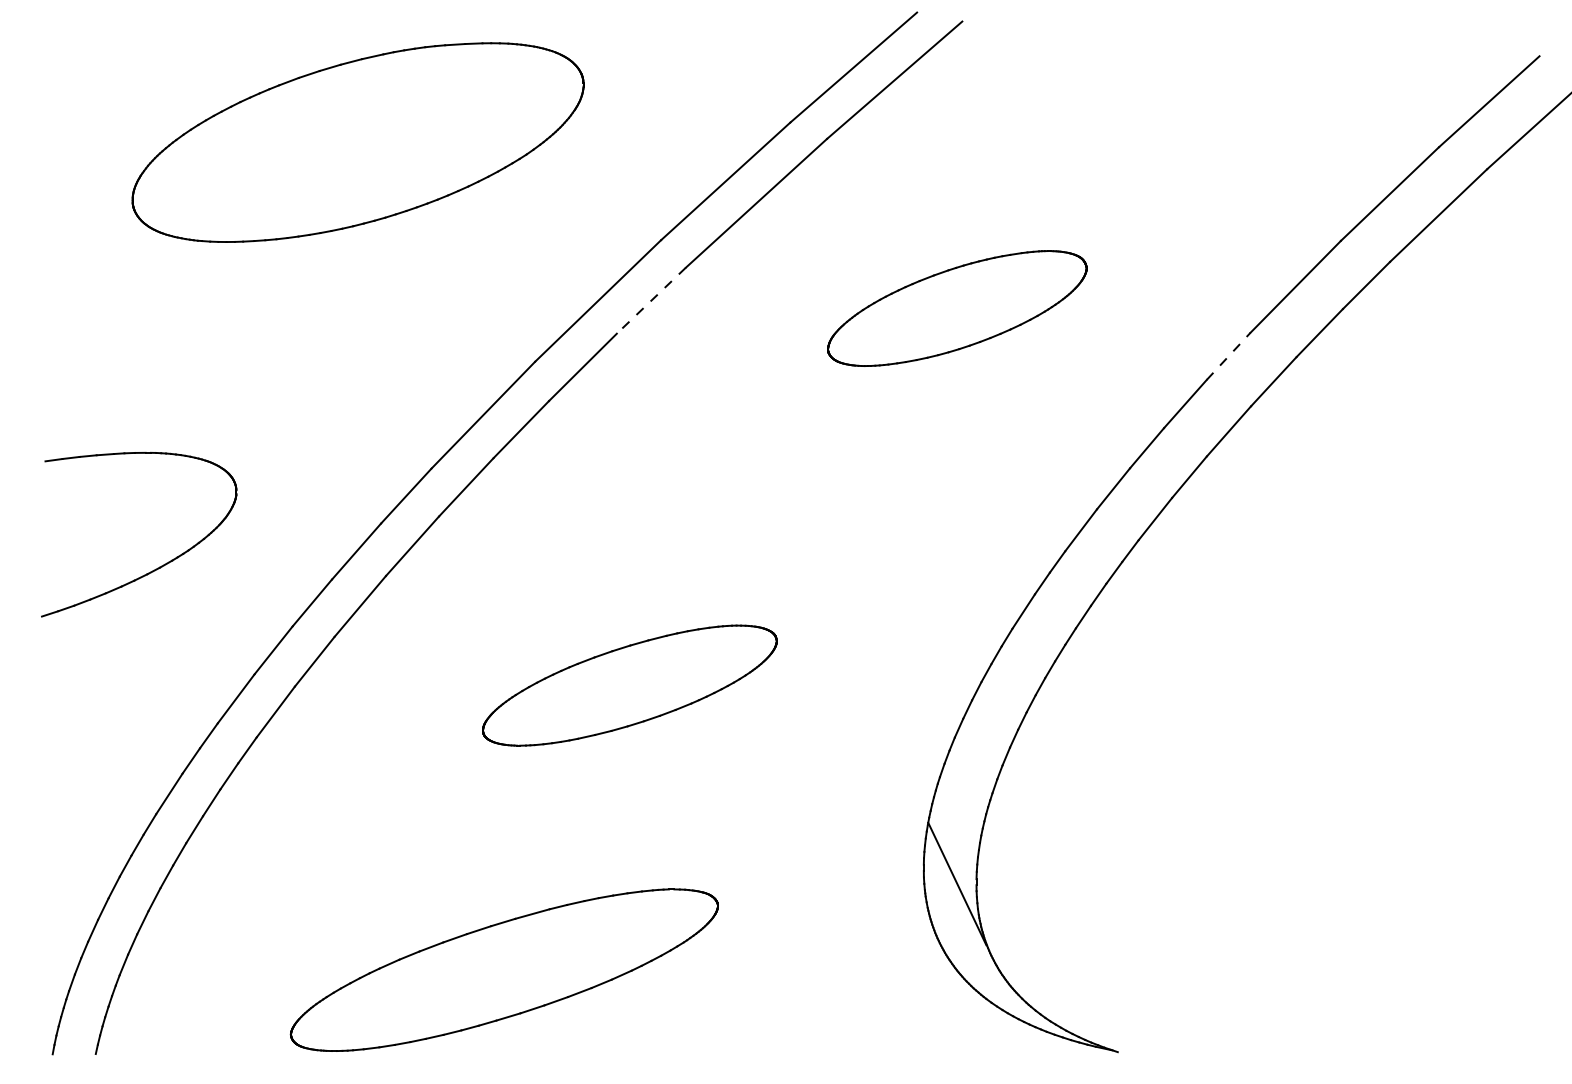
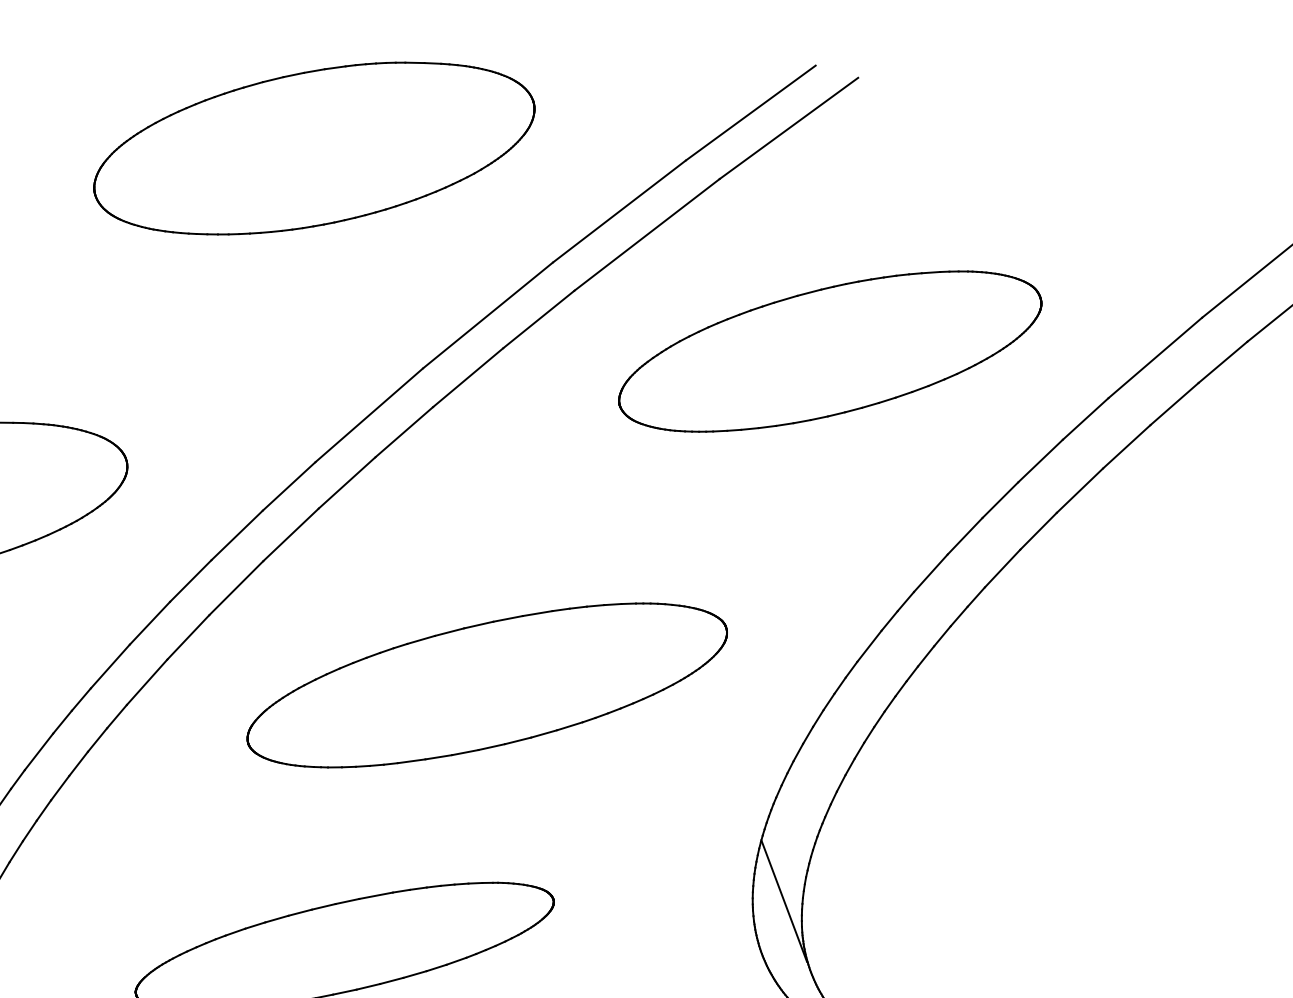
part: (357, 142) -> (313, 148), moved
line: (651, 300) -> (538, 319), dashed -> solid
part: (957, 308) -> (830, 351), size x1.67
line: (1229, 355) -> (1086, 418), dashed -> solid
part: (629, 685) -> (487, 685), size x1.67

